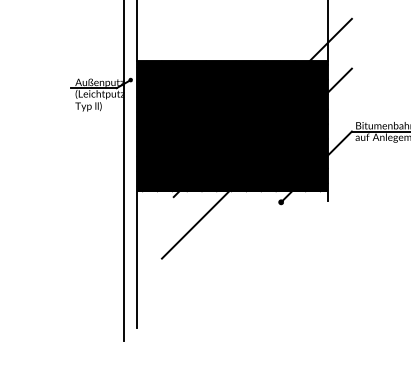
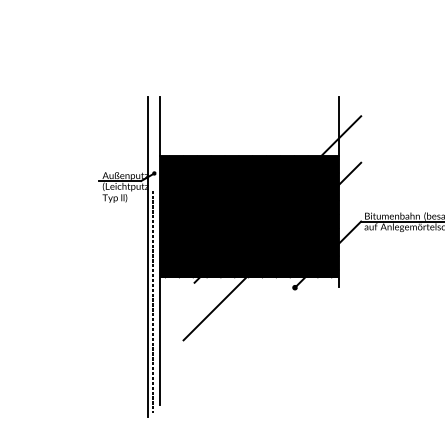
line: (128, 217) -> (152, 301), added

